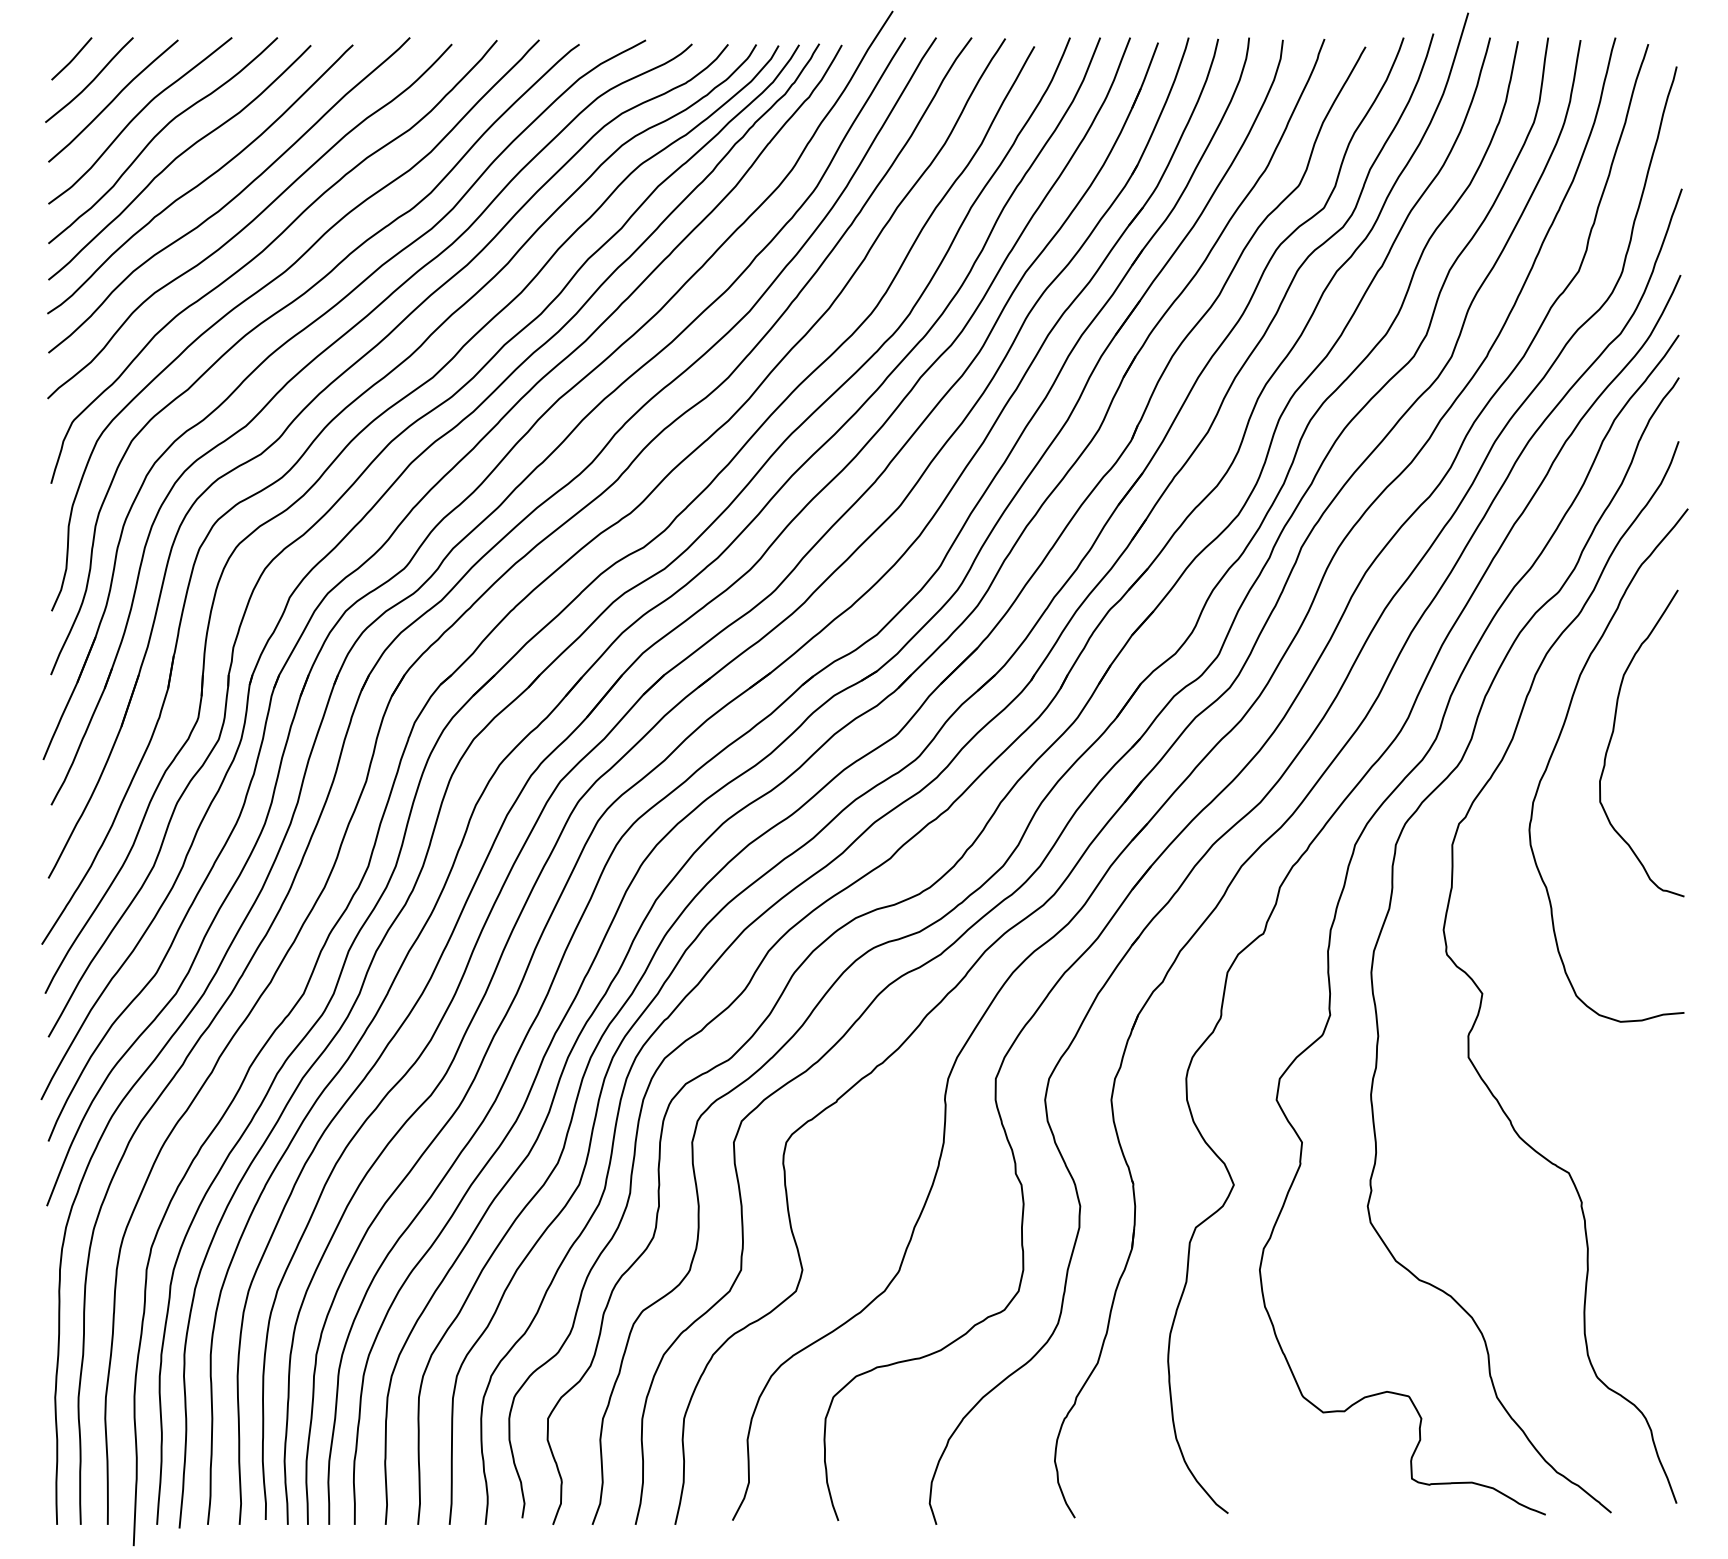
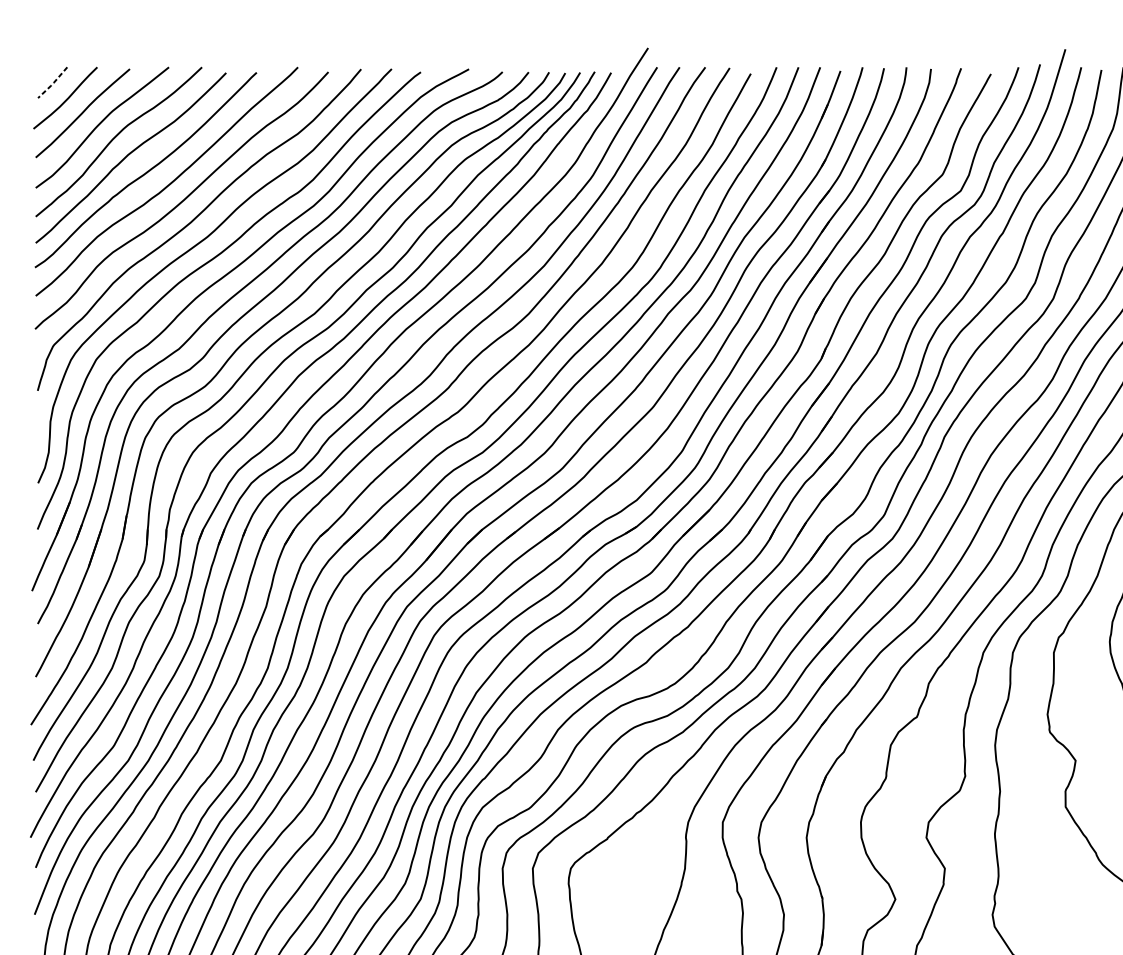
line: (72, 59) -> (53, 83), solid -> dashed

